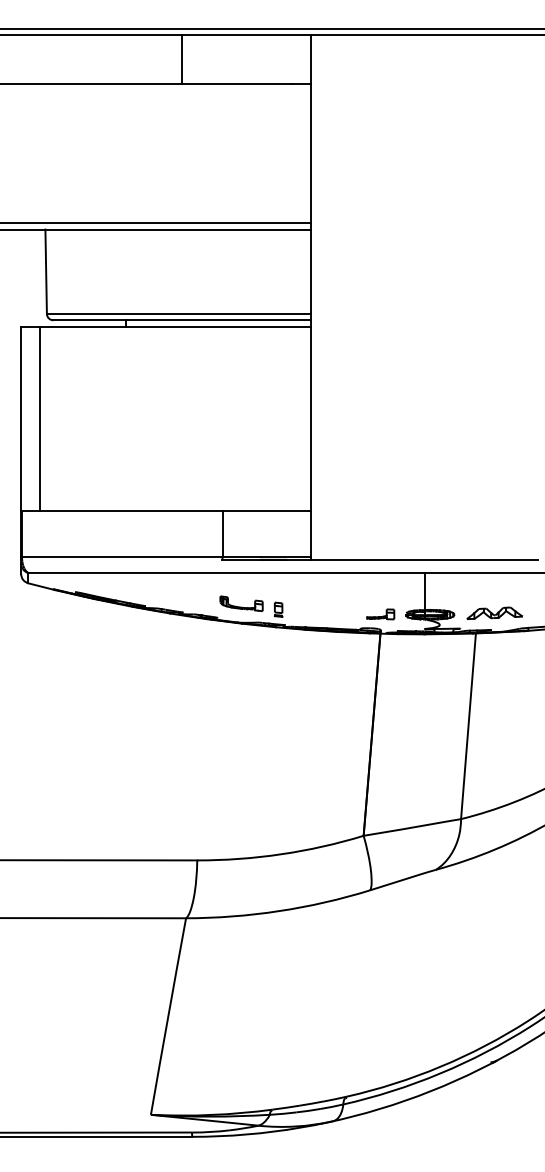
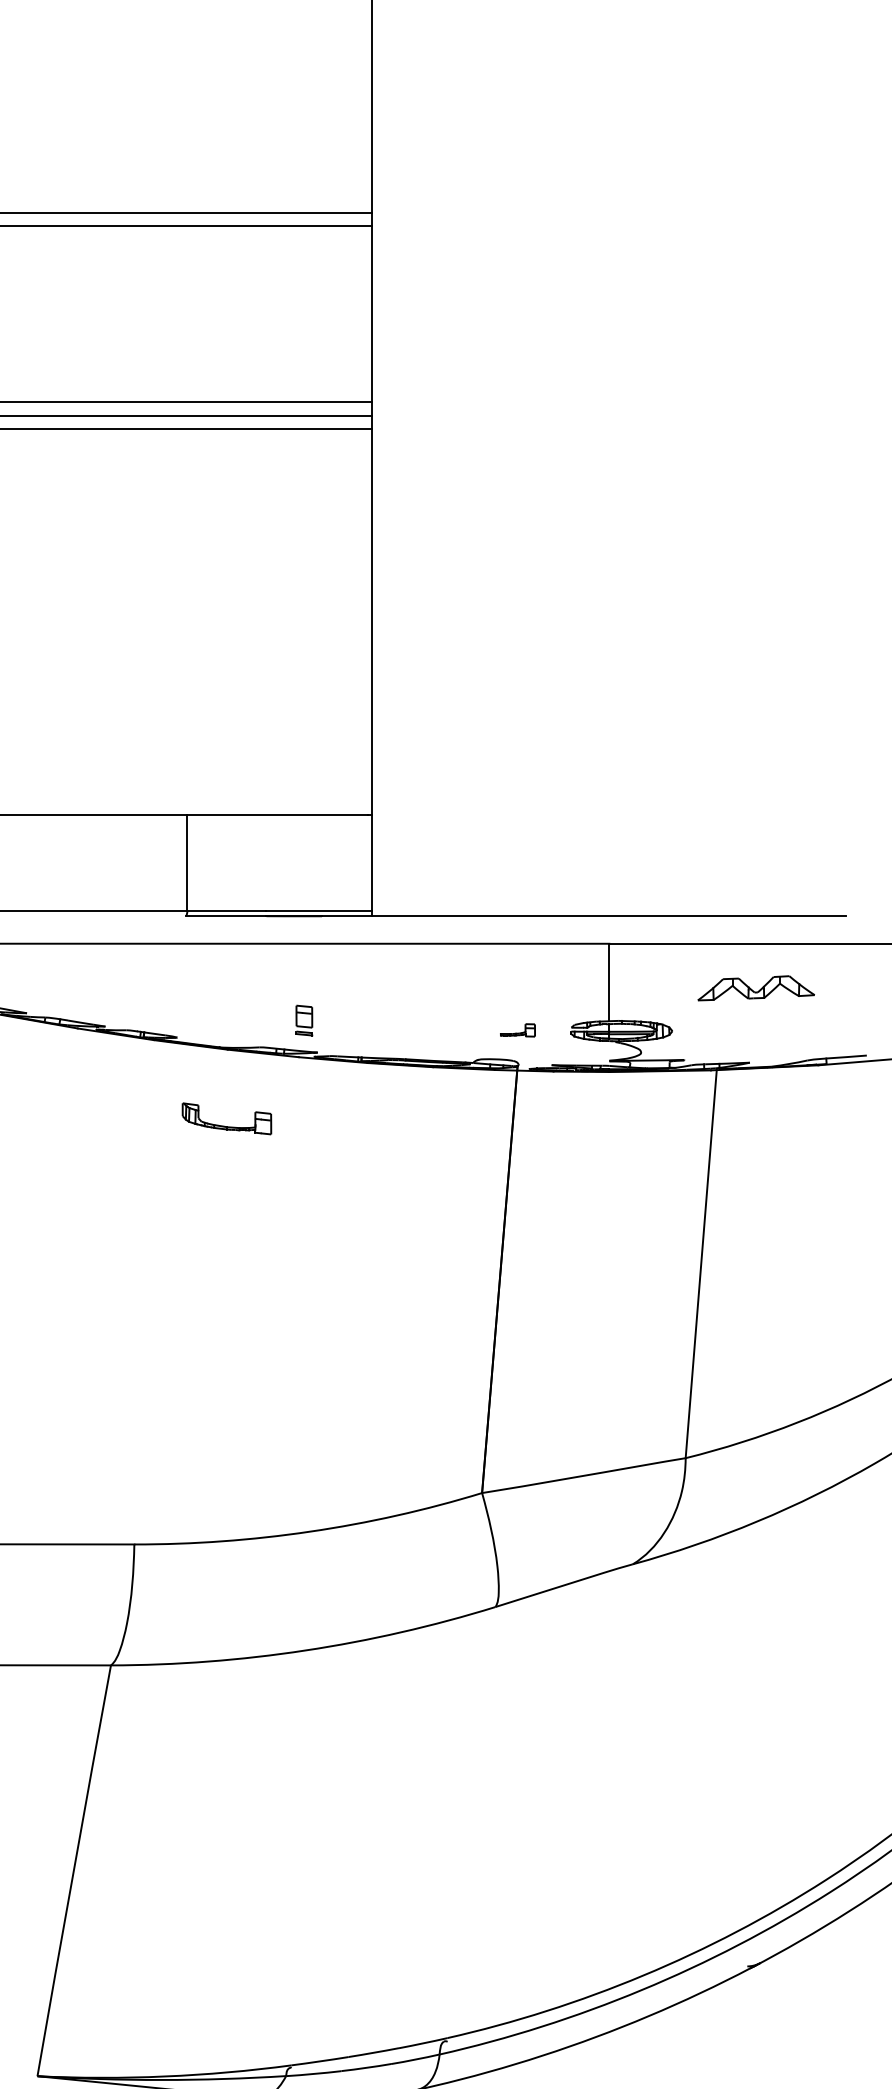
part: (241, 603) -> (226, 1118), moved
part: (494, 612) -> (755, 986), moved
part: (380, 614) -> (517, 1030), size x0.6

